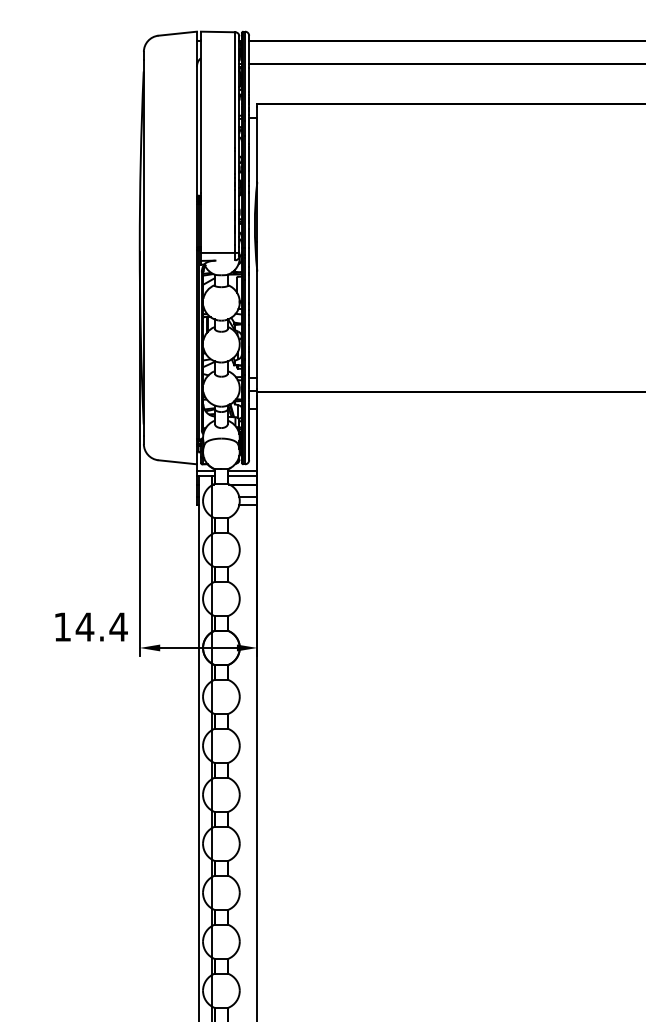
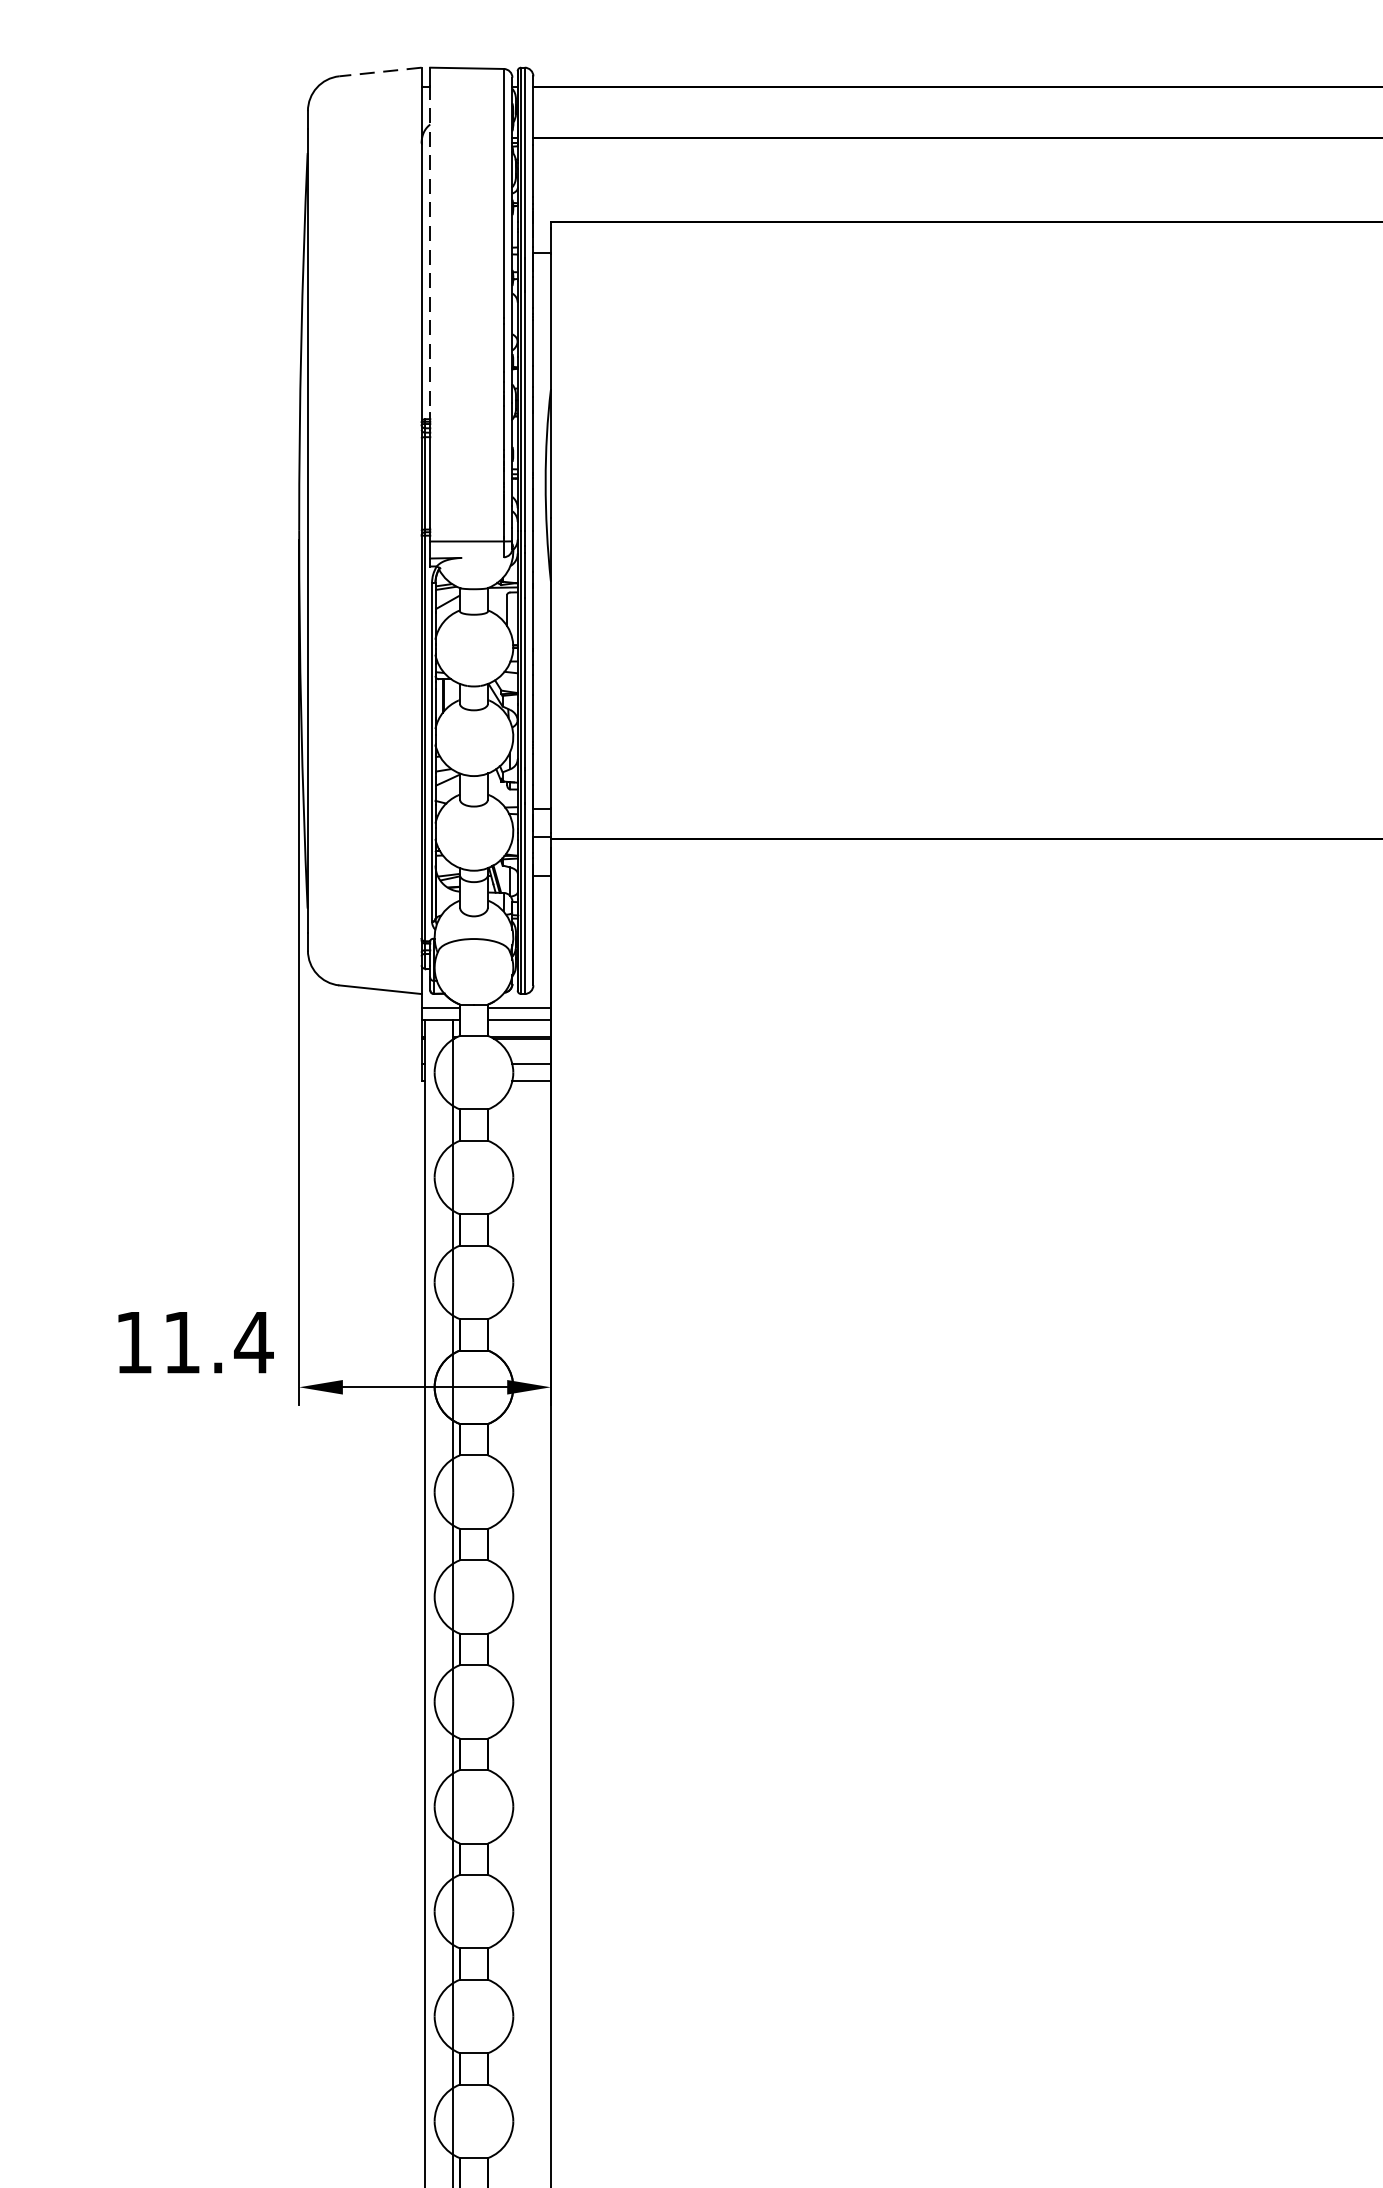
line: (177, 33) -> (379, 71), solid -> dashed
line: (201, 116) -> (431, 249), solid -> dashed
text: (84, 626) -> (180, 1341), 14.4 -> 11.4

